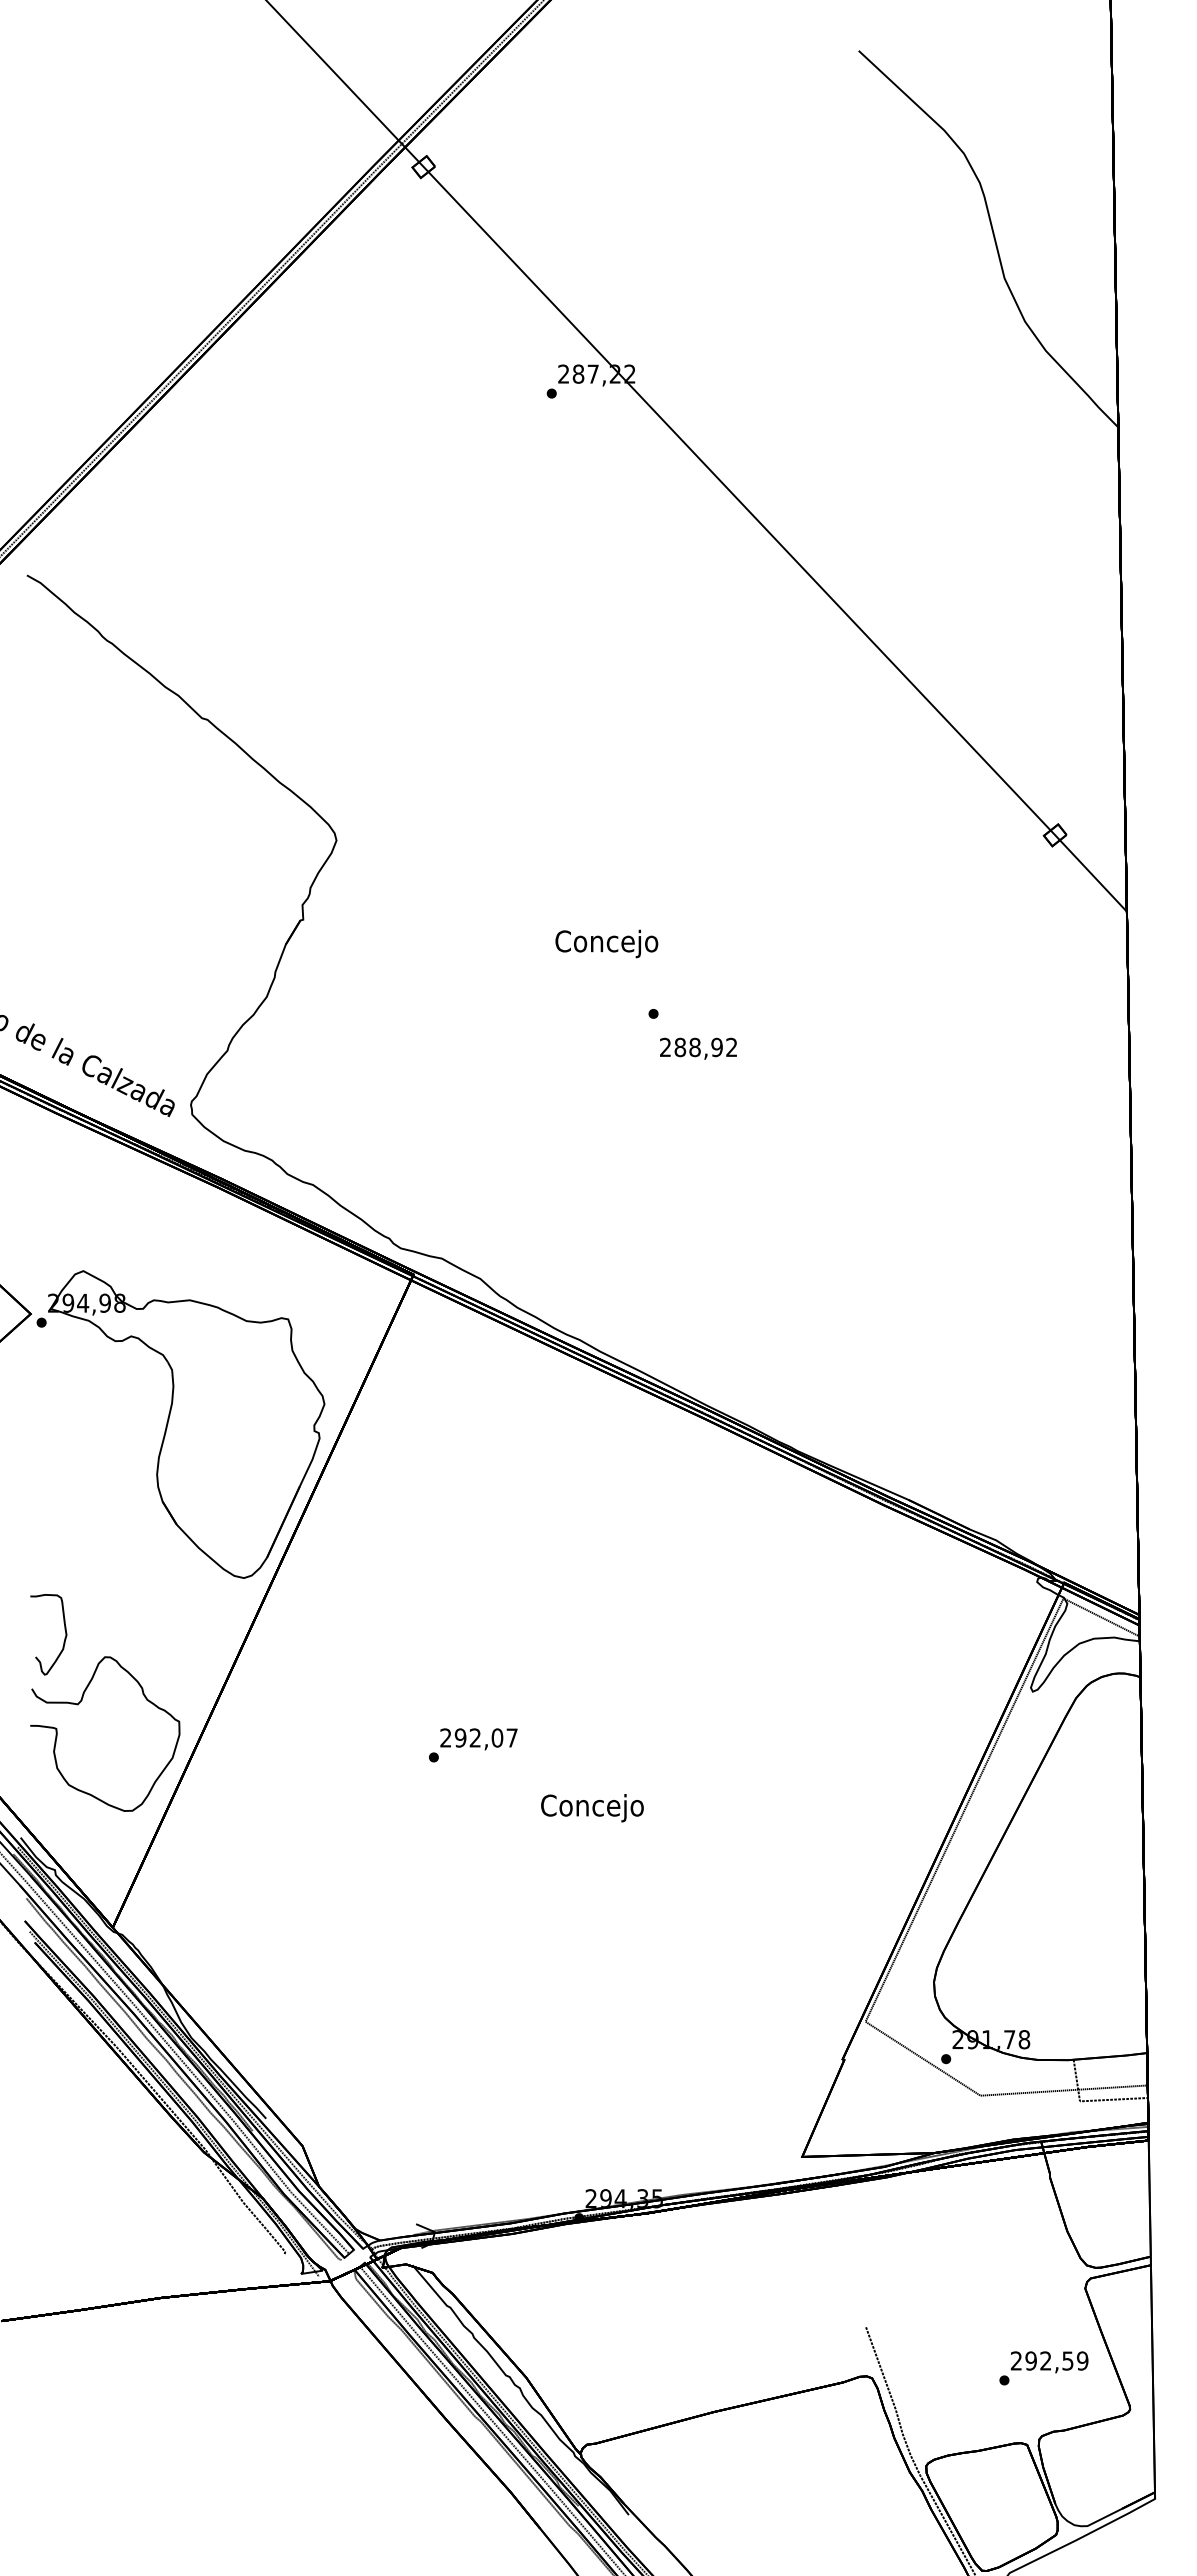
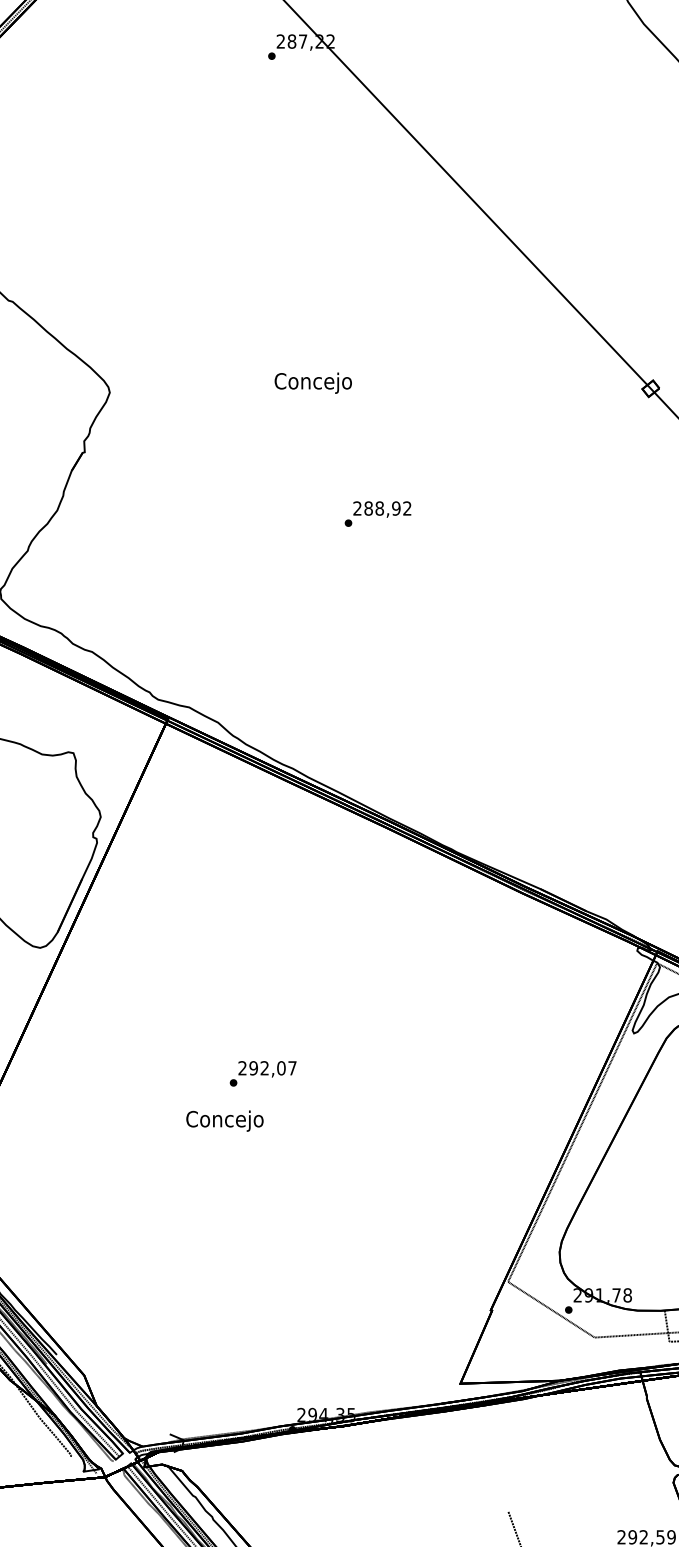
text: (606, 943) -> (313, 382), moved
text: (698, 1048) -> (382, 509), moved
text: (473, 1745) -> (263, 1073), moved
text: (592, 1808) -> (224, 1121), moved

